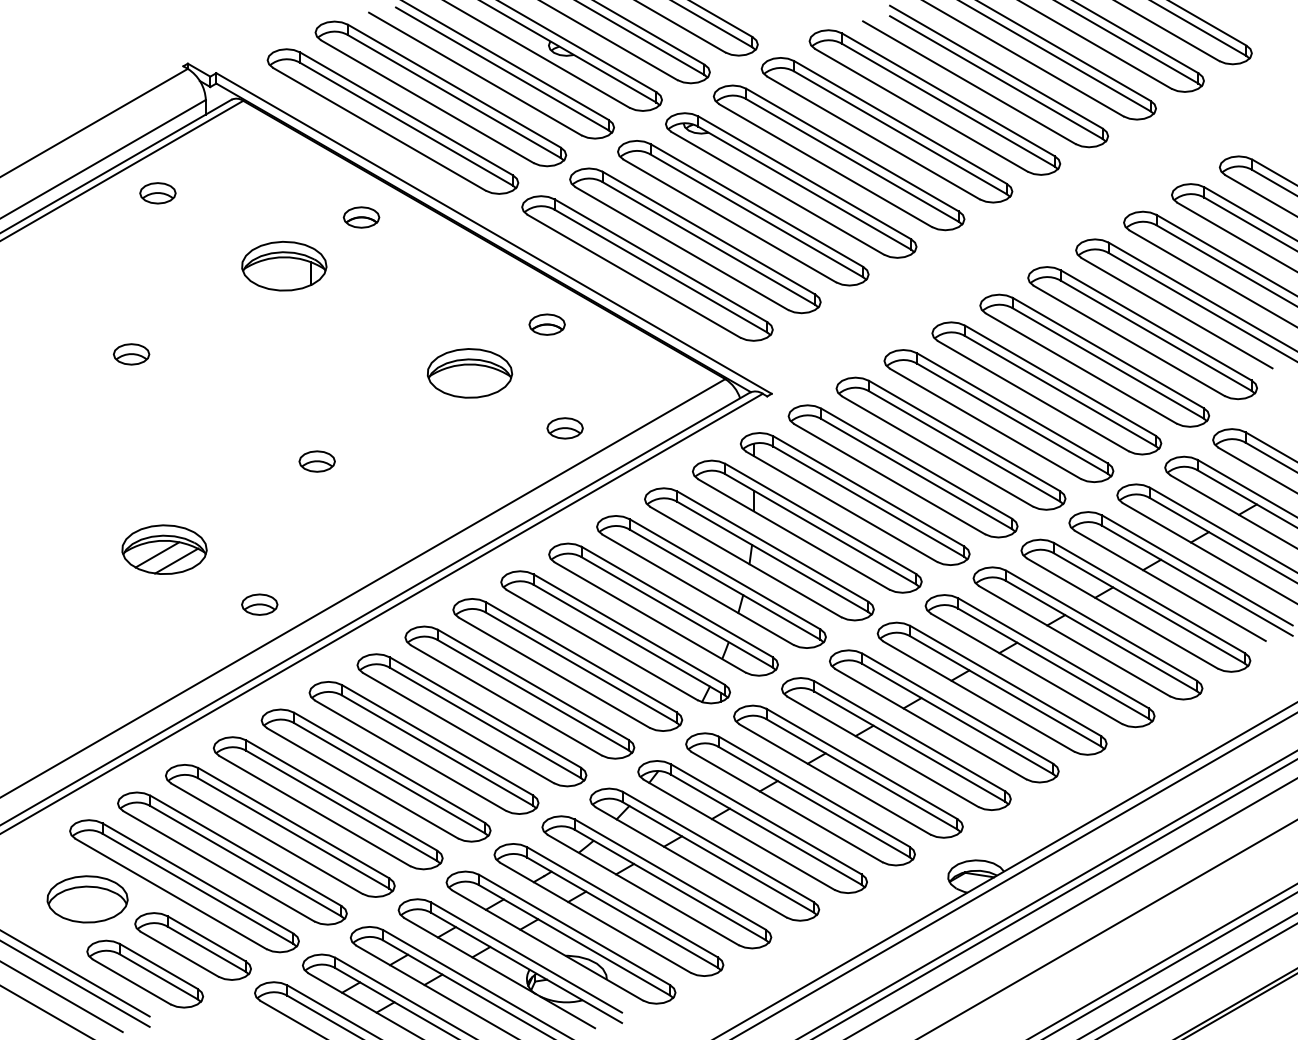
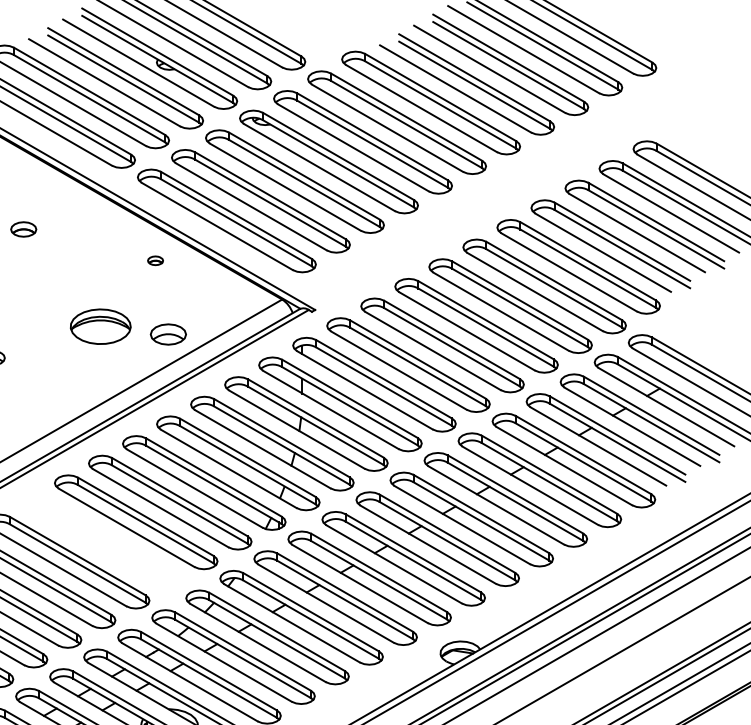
part: (361, 217) -> (23, 229), moved
part: (546, 324) -> (155, 260), size x0.6
part: (469, 373) -> (100, 326), moved
part: (564, 428) -> (167, 334), size x1.4
part: (471, 720) -> (101, 542), removed

